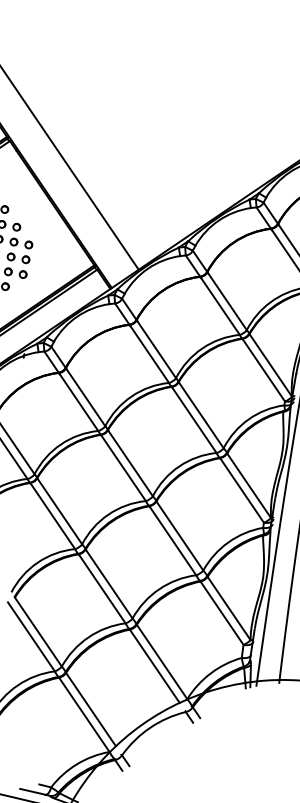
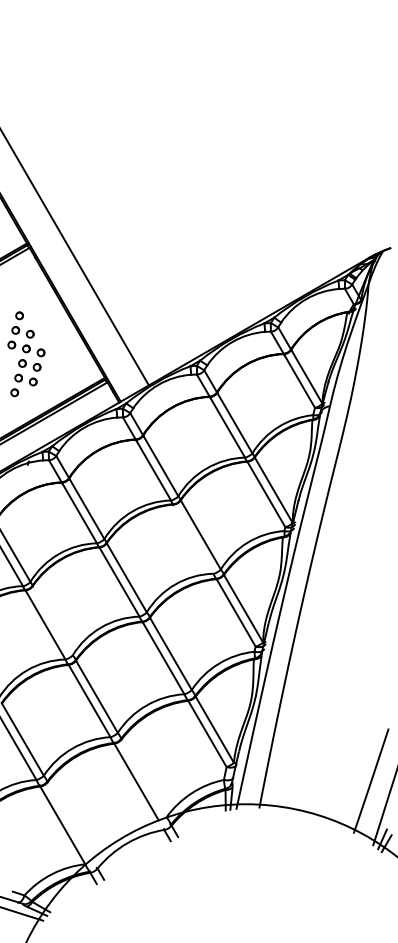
line: (194, 419) -> (193, 538), removed
line: (59, 511) -> (52, 620), removed
line: (161, 662) -> (143, 778), removed
line: (90, 709) -> (69, 820), removed

